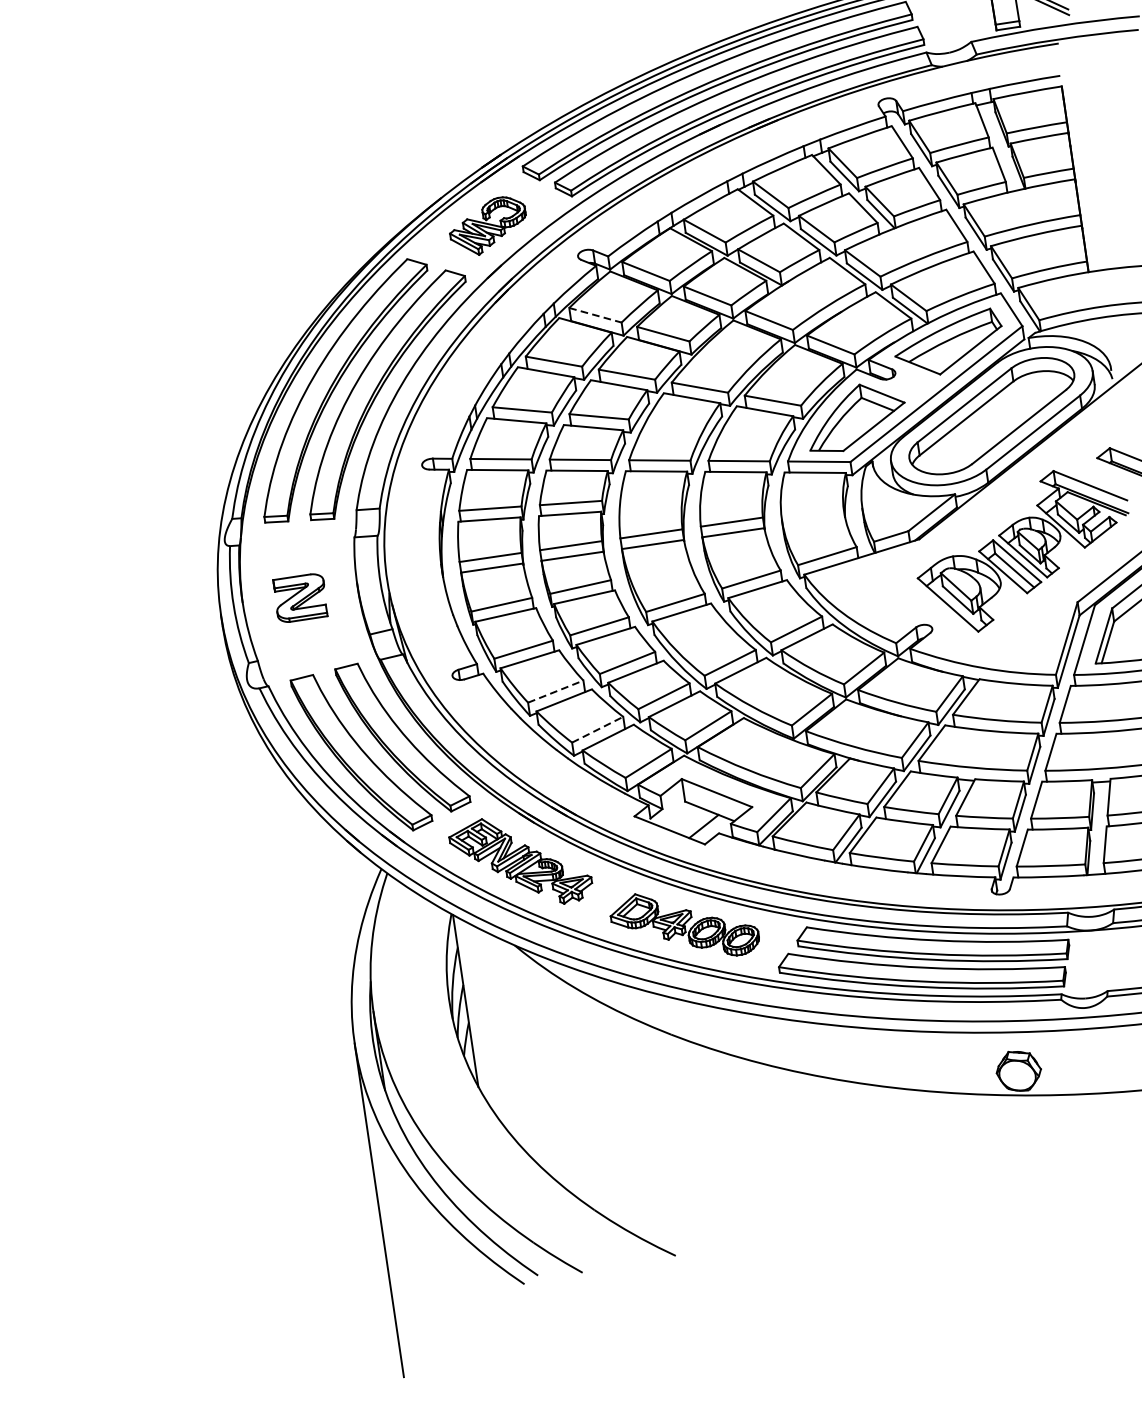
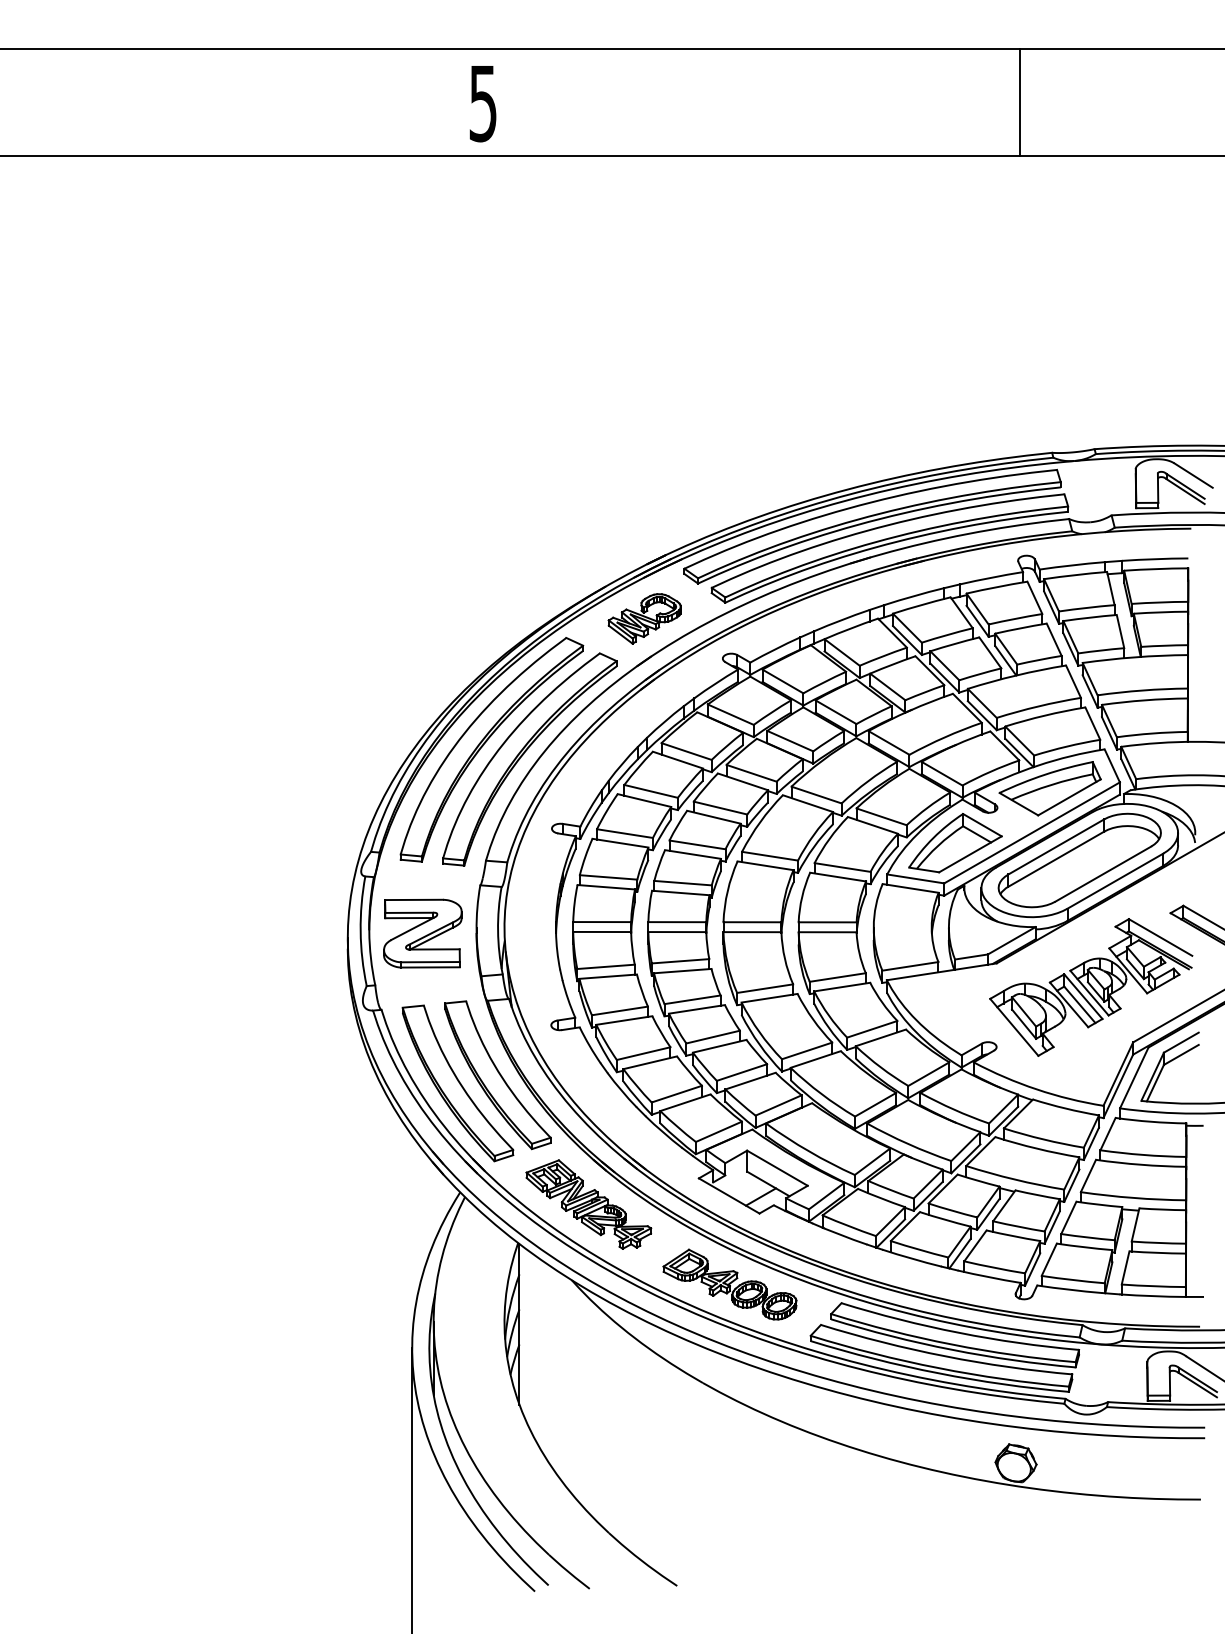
line: (596, 314) -> (731, 714), dashed -> solid
part: (300, 598) -> (422, 933), size x1.67
line: (555, 691) -> (643, 1053), dashed -> solid
line: (598, 728) -> (677, 1093), dashed -> solid

